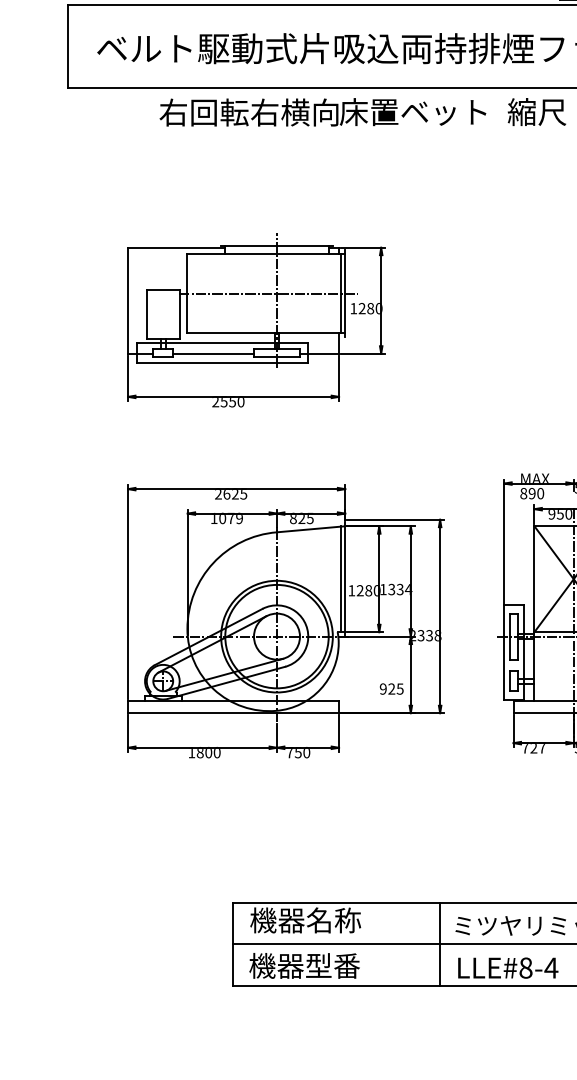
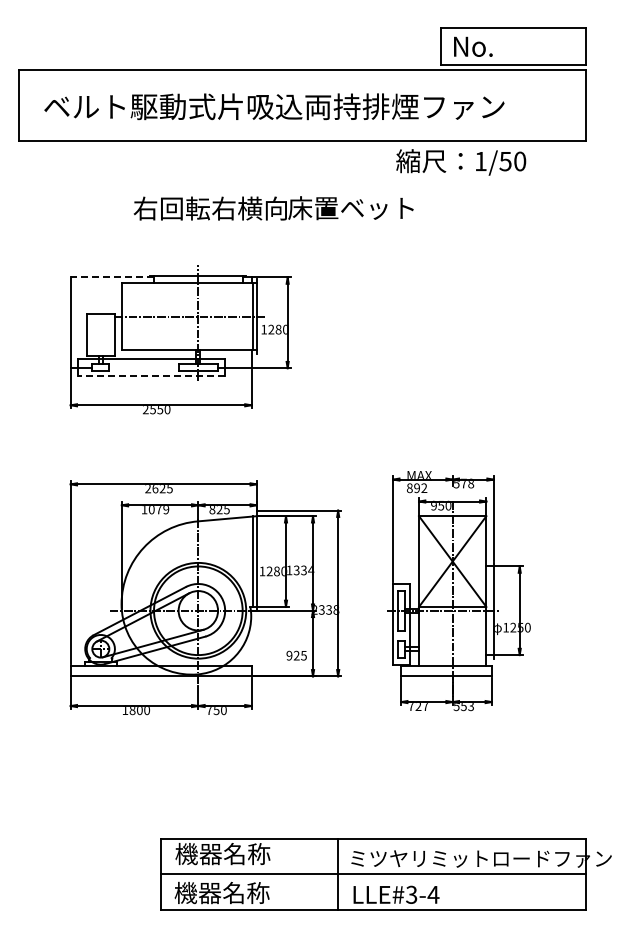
text: (322, 112) -> (273, 208), moved
line: (176, 247) -> (112, 277), solid -> dashed
line: (213, 353) -> (143, 368), removed
line: (222, 363) -> (151, 376), solid -> dashed
text: (540, 493) -> (424, 488), 890 -> 892
text: (333, 965) -> (246, 892), 機器型番 -> 機器名称
text: (525, 967) -> (411, 894), LLE#8-4 -> LLE#3-4

